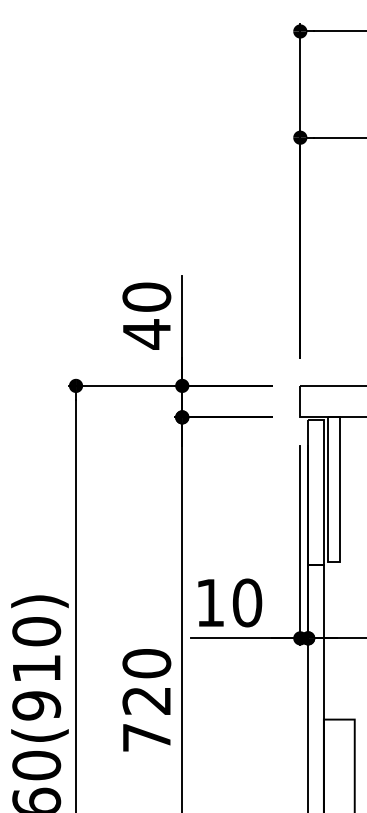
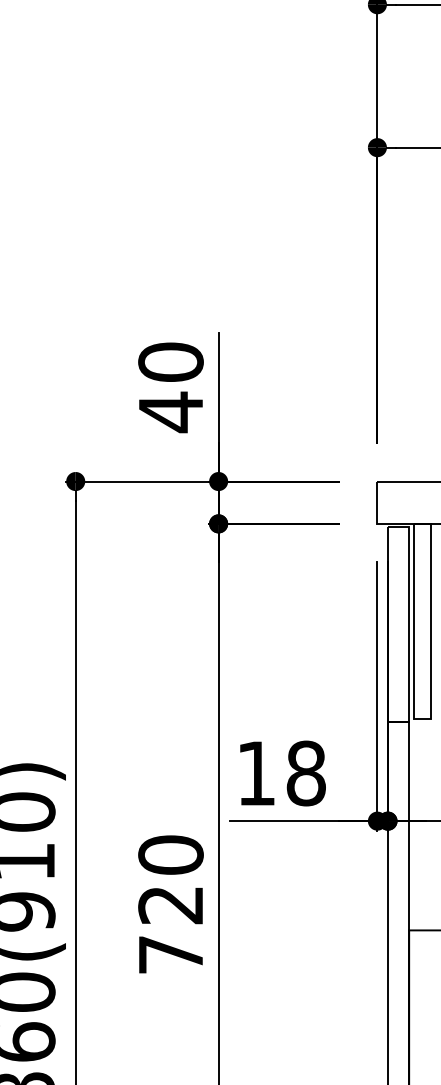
text: (247, 602) -> (306, 772), 10 -> 18

